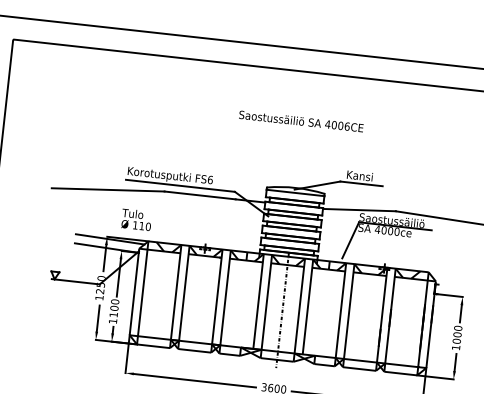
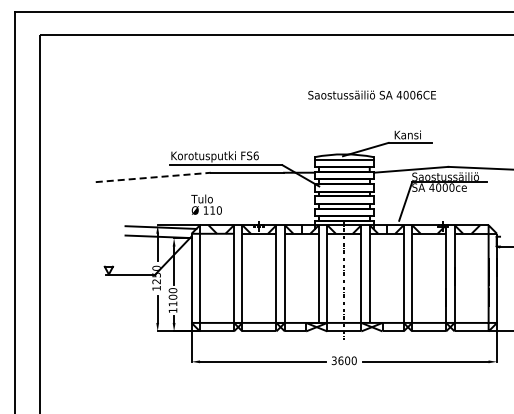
text: (300, 120) -> (371, 94), moved
line: (108, 189) -> (153, 177), solid -> dashed
text: (136, 219) -> (206, 204), moved

